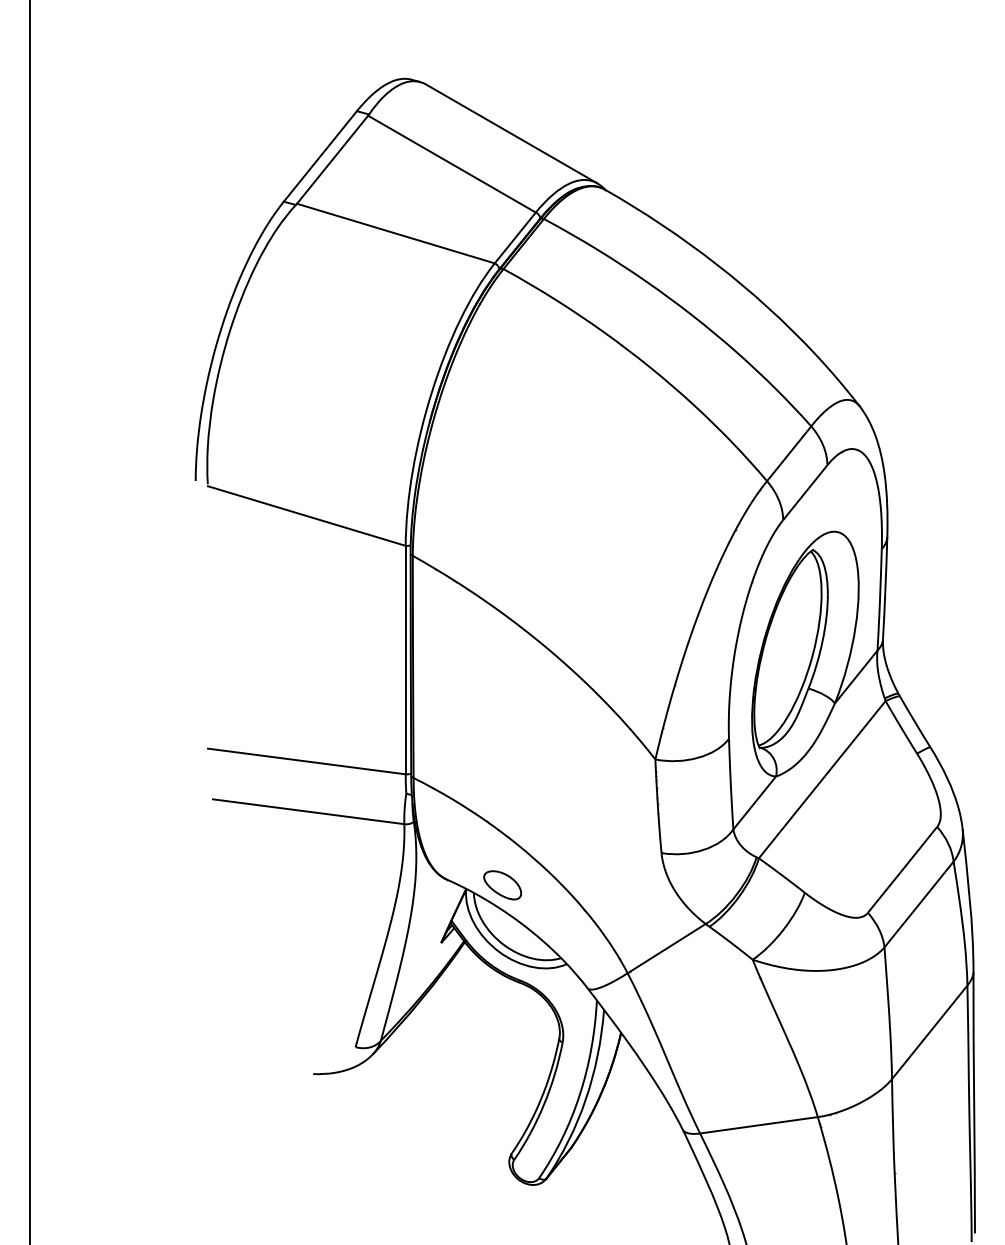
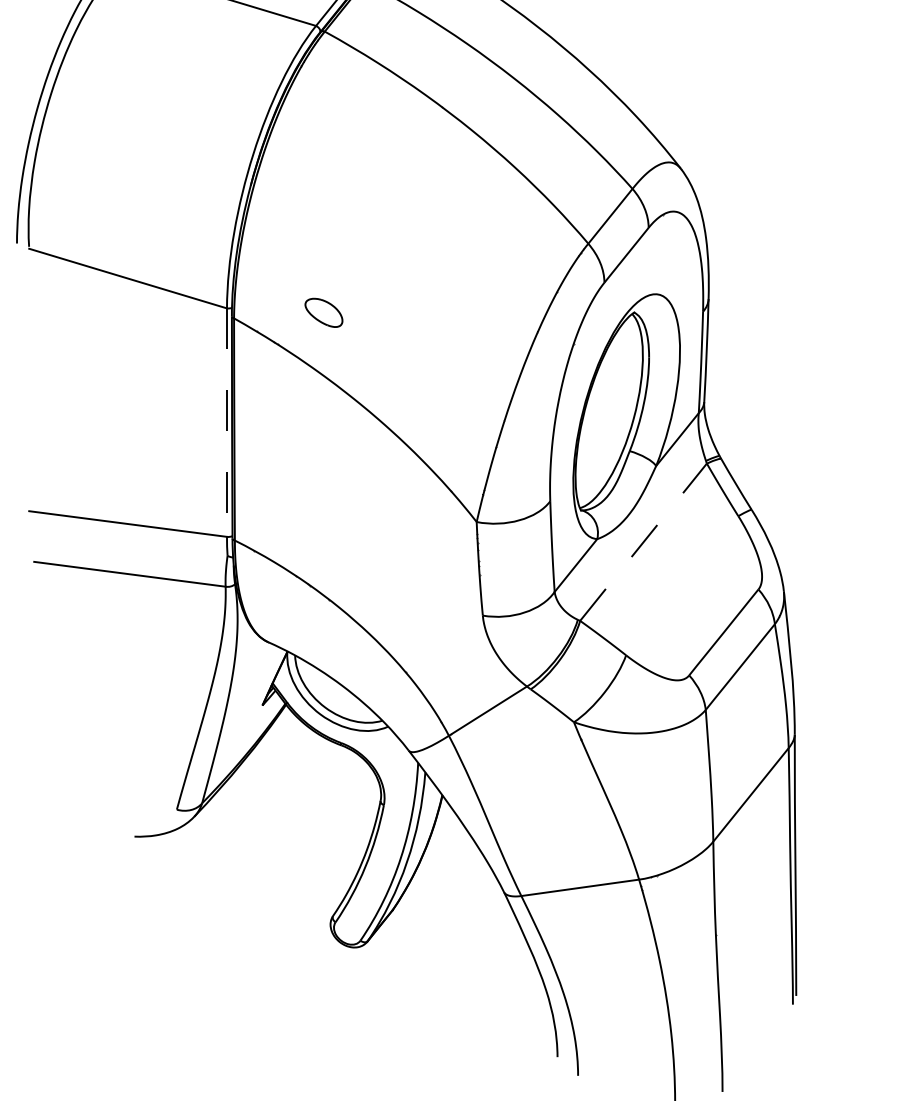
line: (405, 660) -> (226, 423), solid -> dashed
line: (822, 779) -> (643, 542), solid -> dashed
part: (502, 885) -> (323, 313), moved

